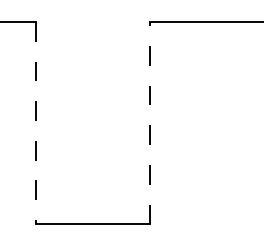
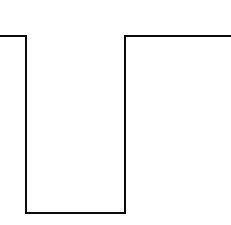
line: (150, 122) -> (125, 123), dashed -> solid
line: (36, 123) -> (26, 124), dashed -> solid

